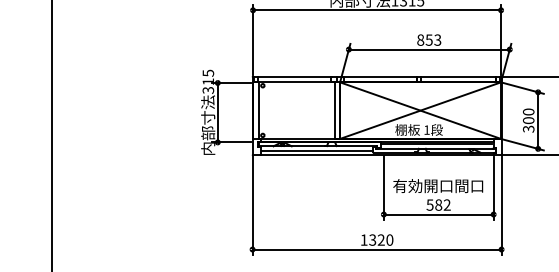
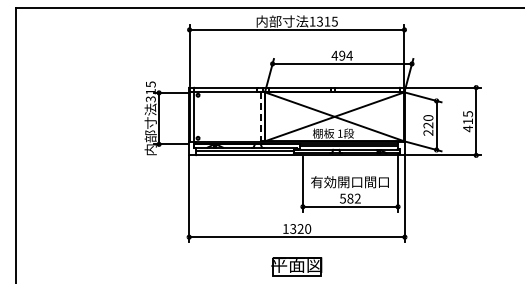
text: (428, 39) -> (341, 55), 853 -> 494
line: (334, 110) -> (260, 116), solid -> dashed
text: (528, 124) -> (428, 128), 300 -> 220

